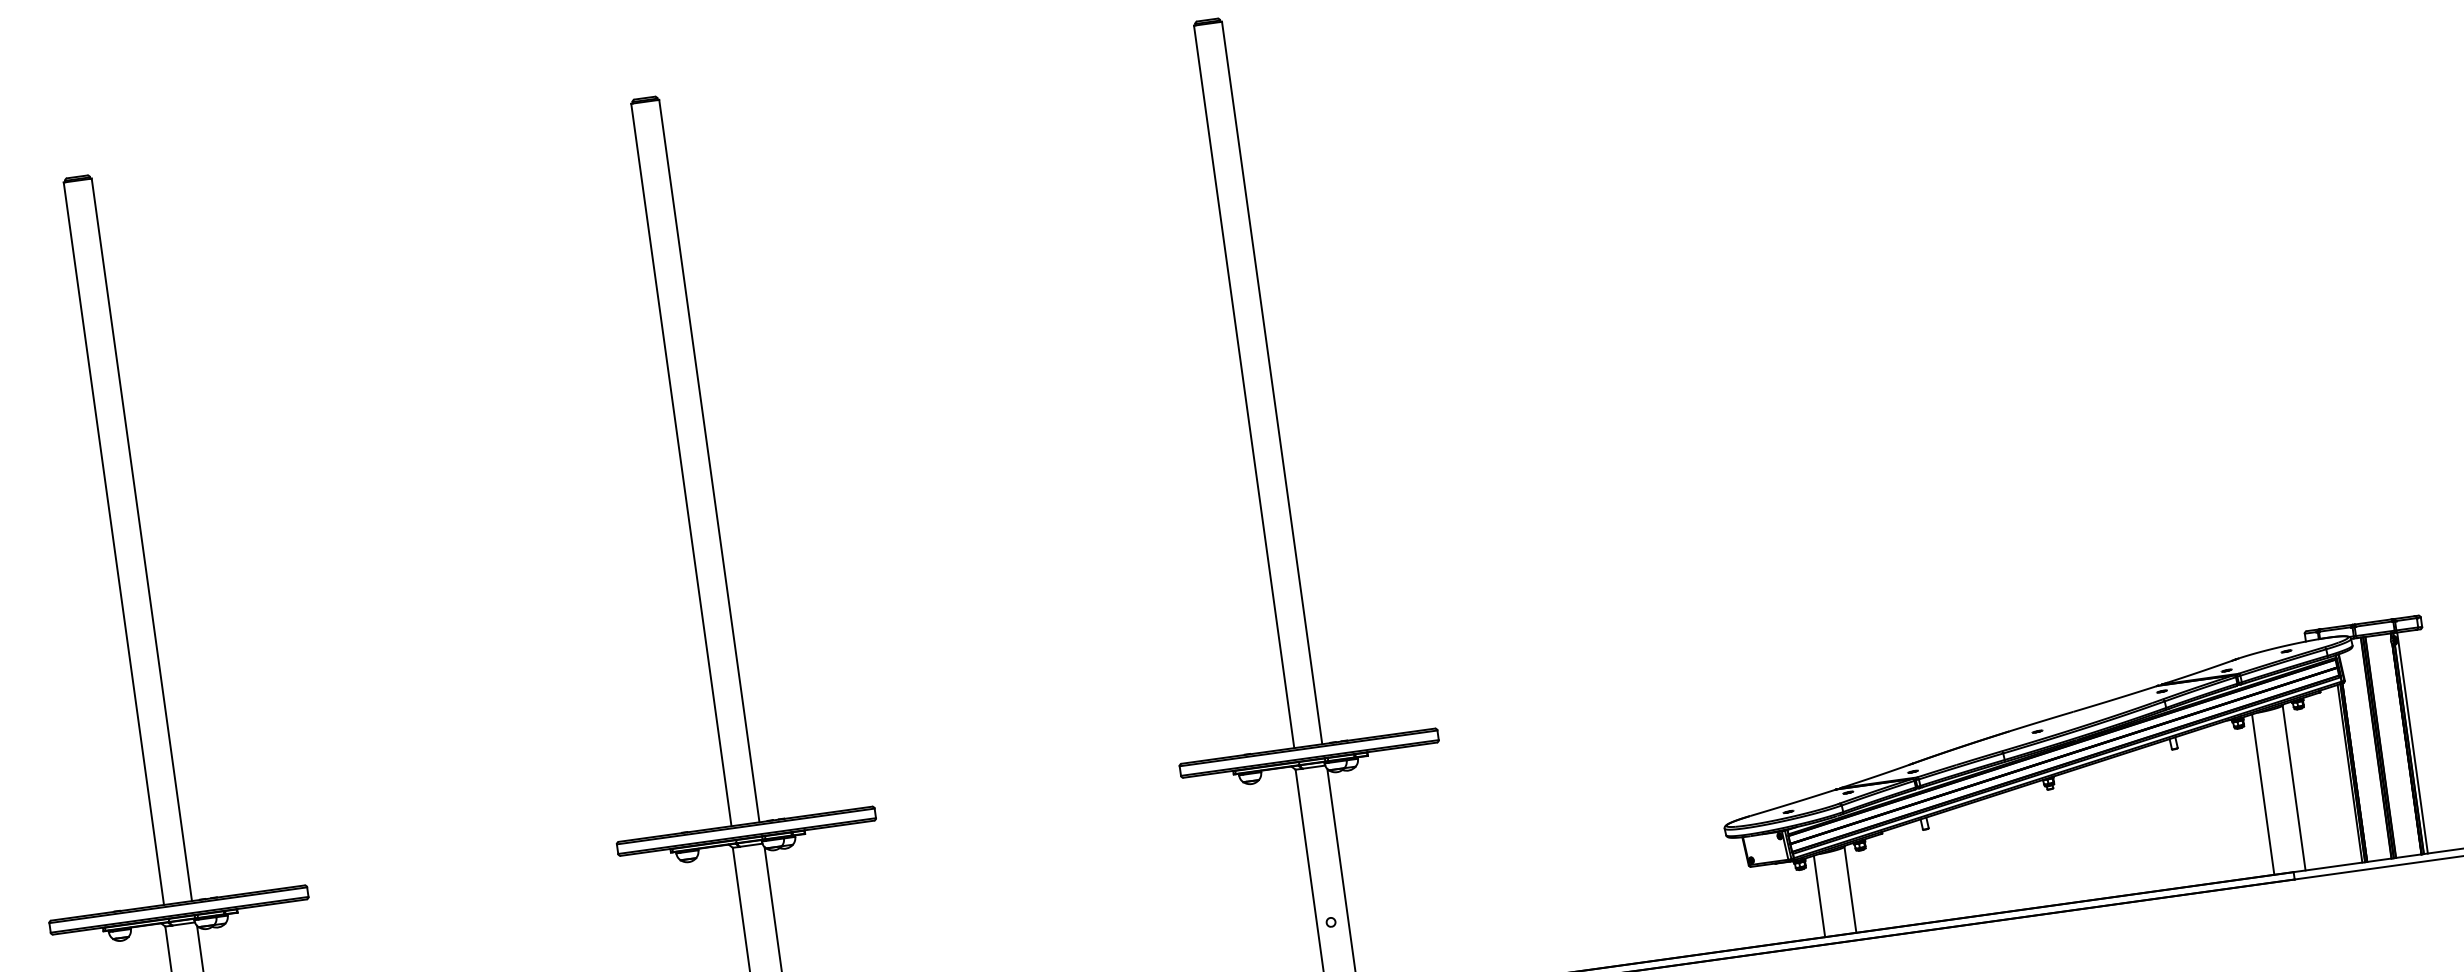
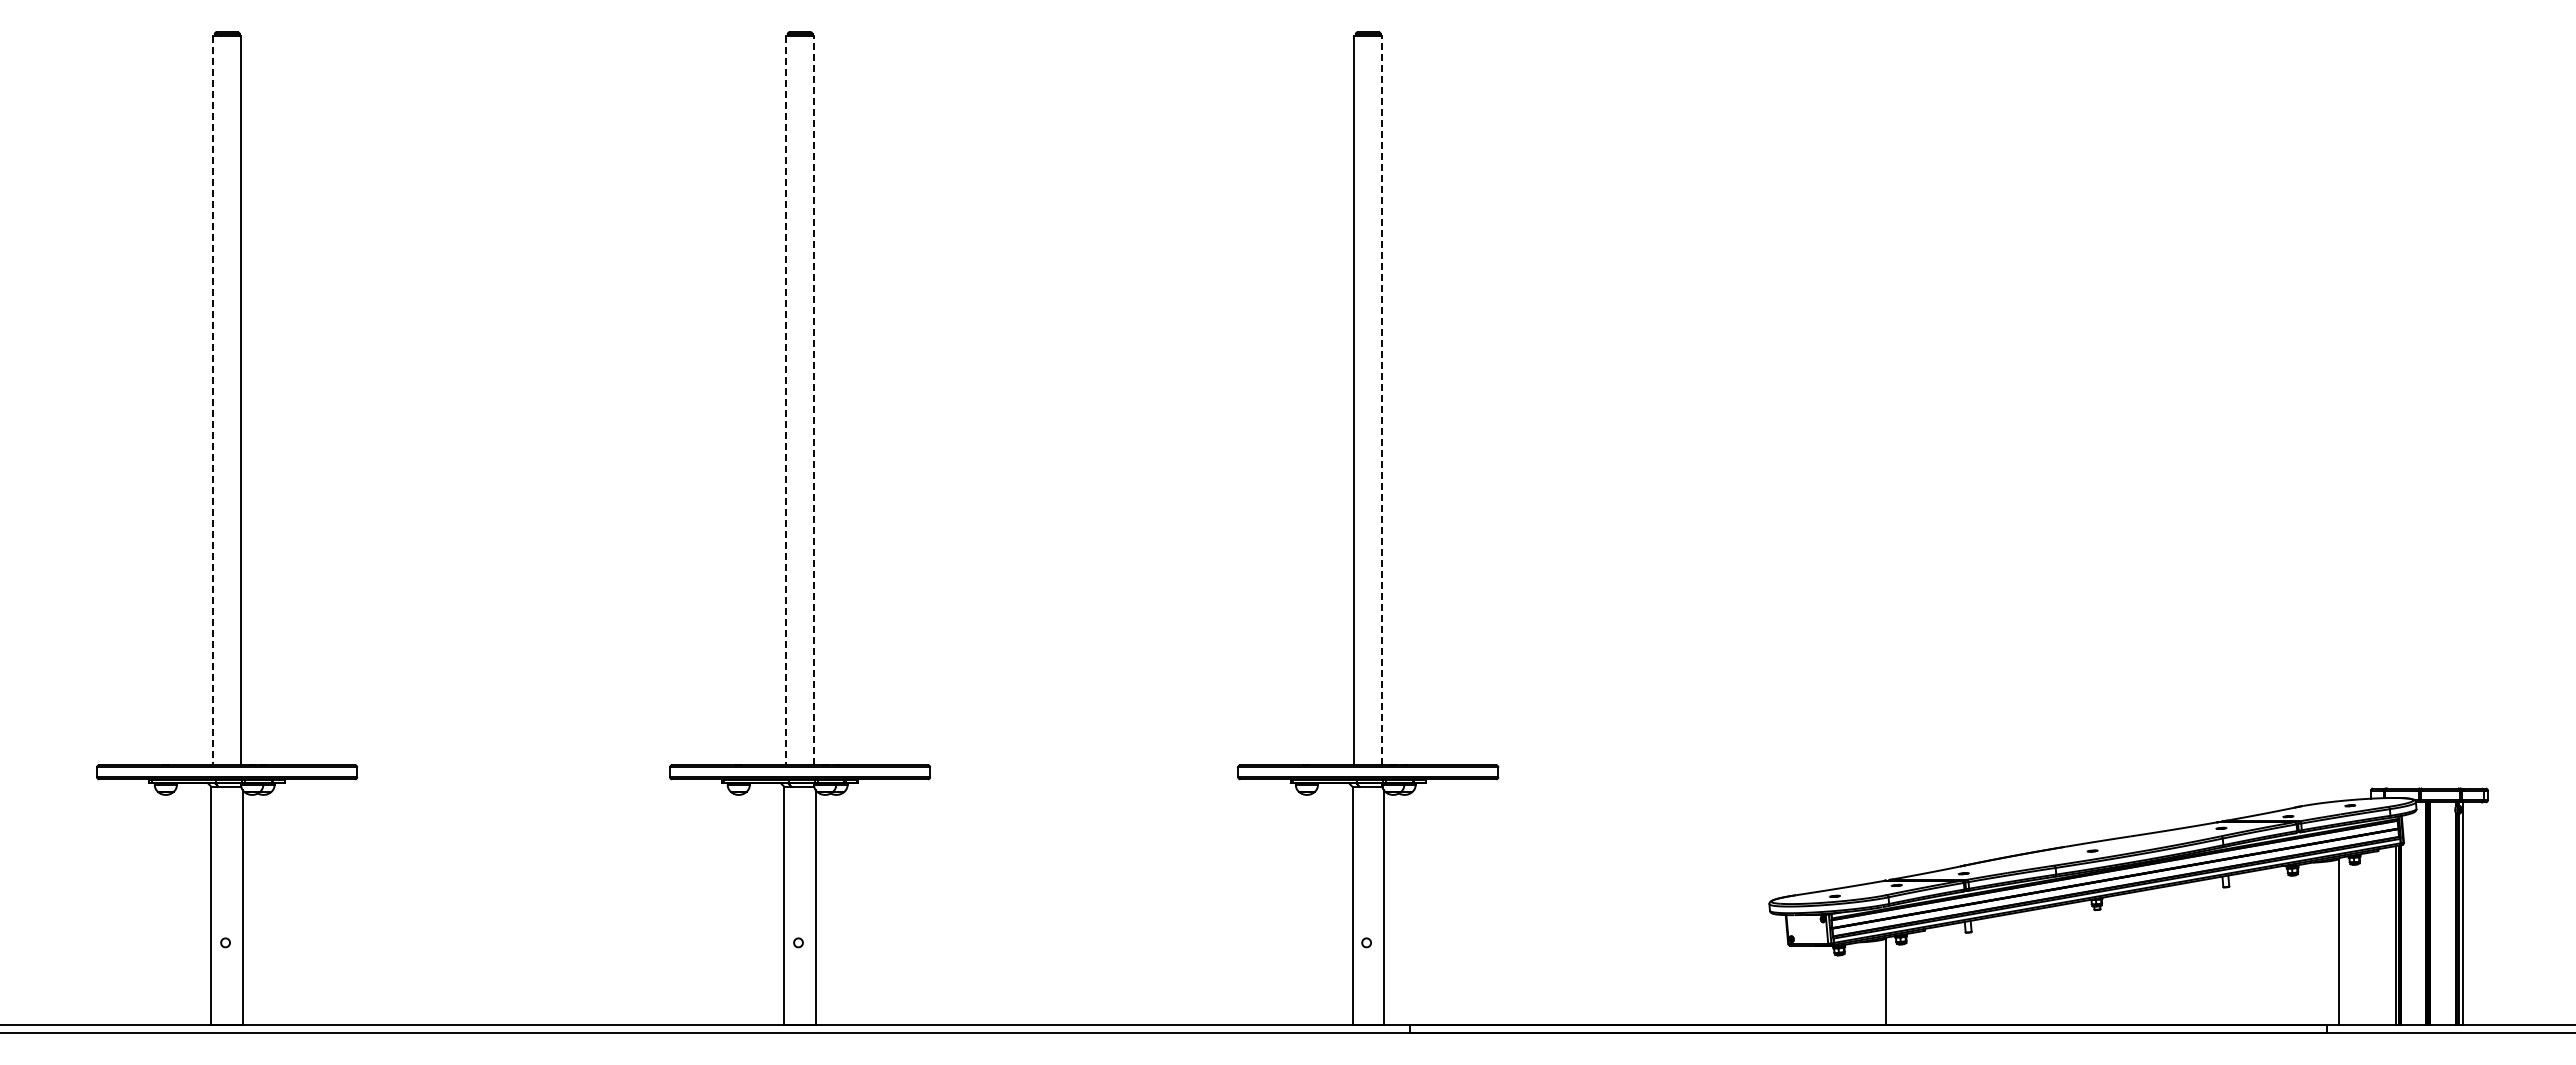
line: (1272, 382) -> (1382, 400), solid -> dashed
line: (709, 461) -> (814, 400), solid -> dashed
line: (680, 465) -> (785, 400), solid -> dashed
line: (114, 543) -> (213, 400), solid -> dashed
line: (2263, 794) -> (2307, 944), removed
line: (1820, 896) -> (1854, 984), removed

